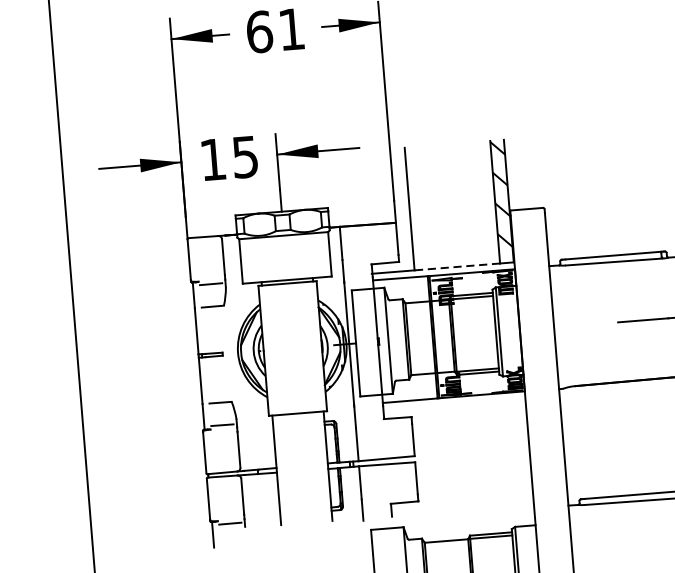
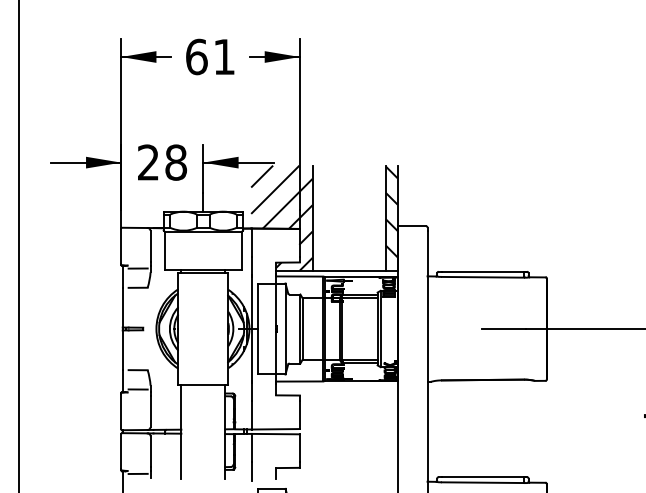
text: (229, 158) -> (162, 162), 15 -> 28
hatch: (373, 211) -> (281, 217), added
line: (457, 266) -> (349, 270), dashed -> solid

